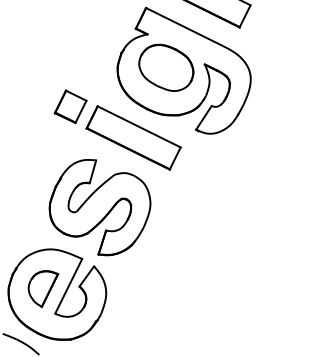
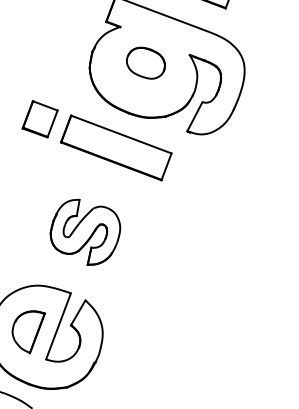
part: (166, 67) -> (146, 62), size x0.6
part: (99, 207) -> (84, 231), size x0.6

